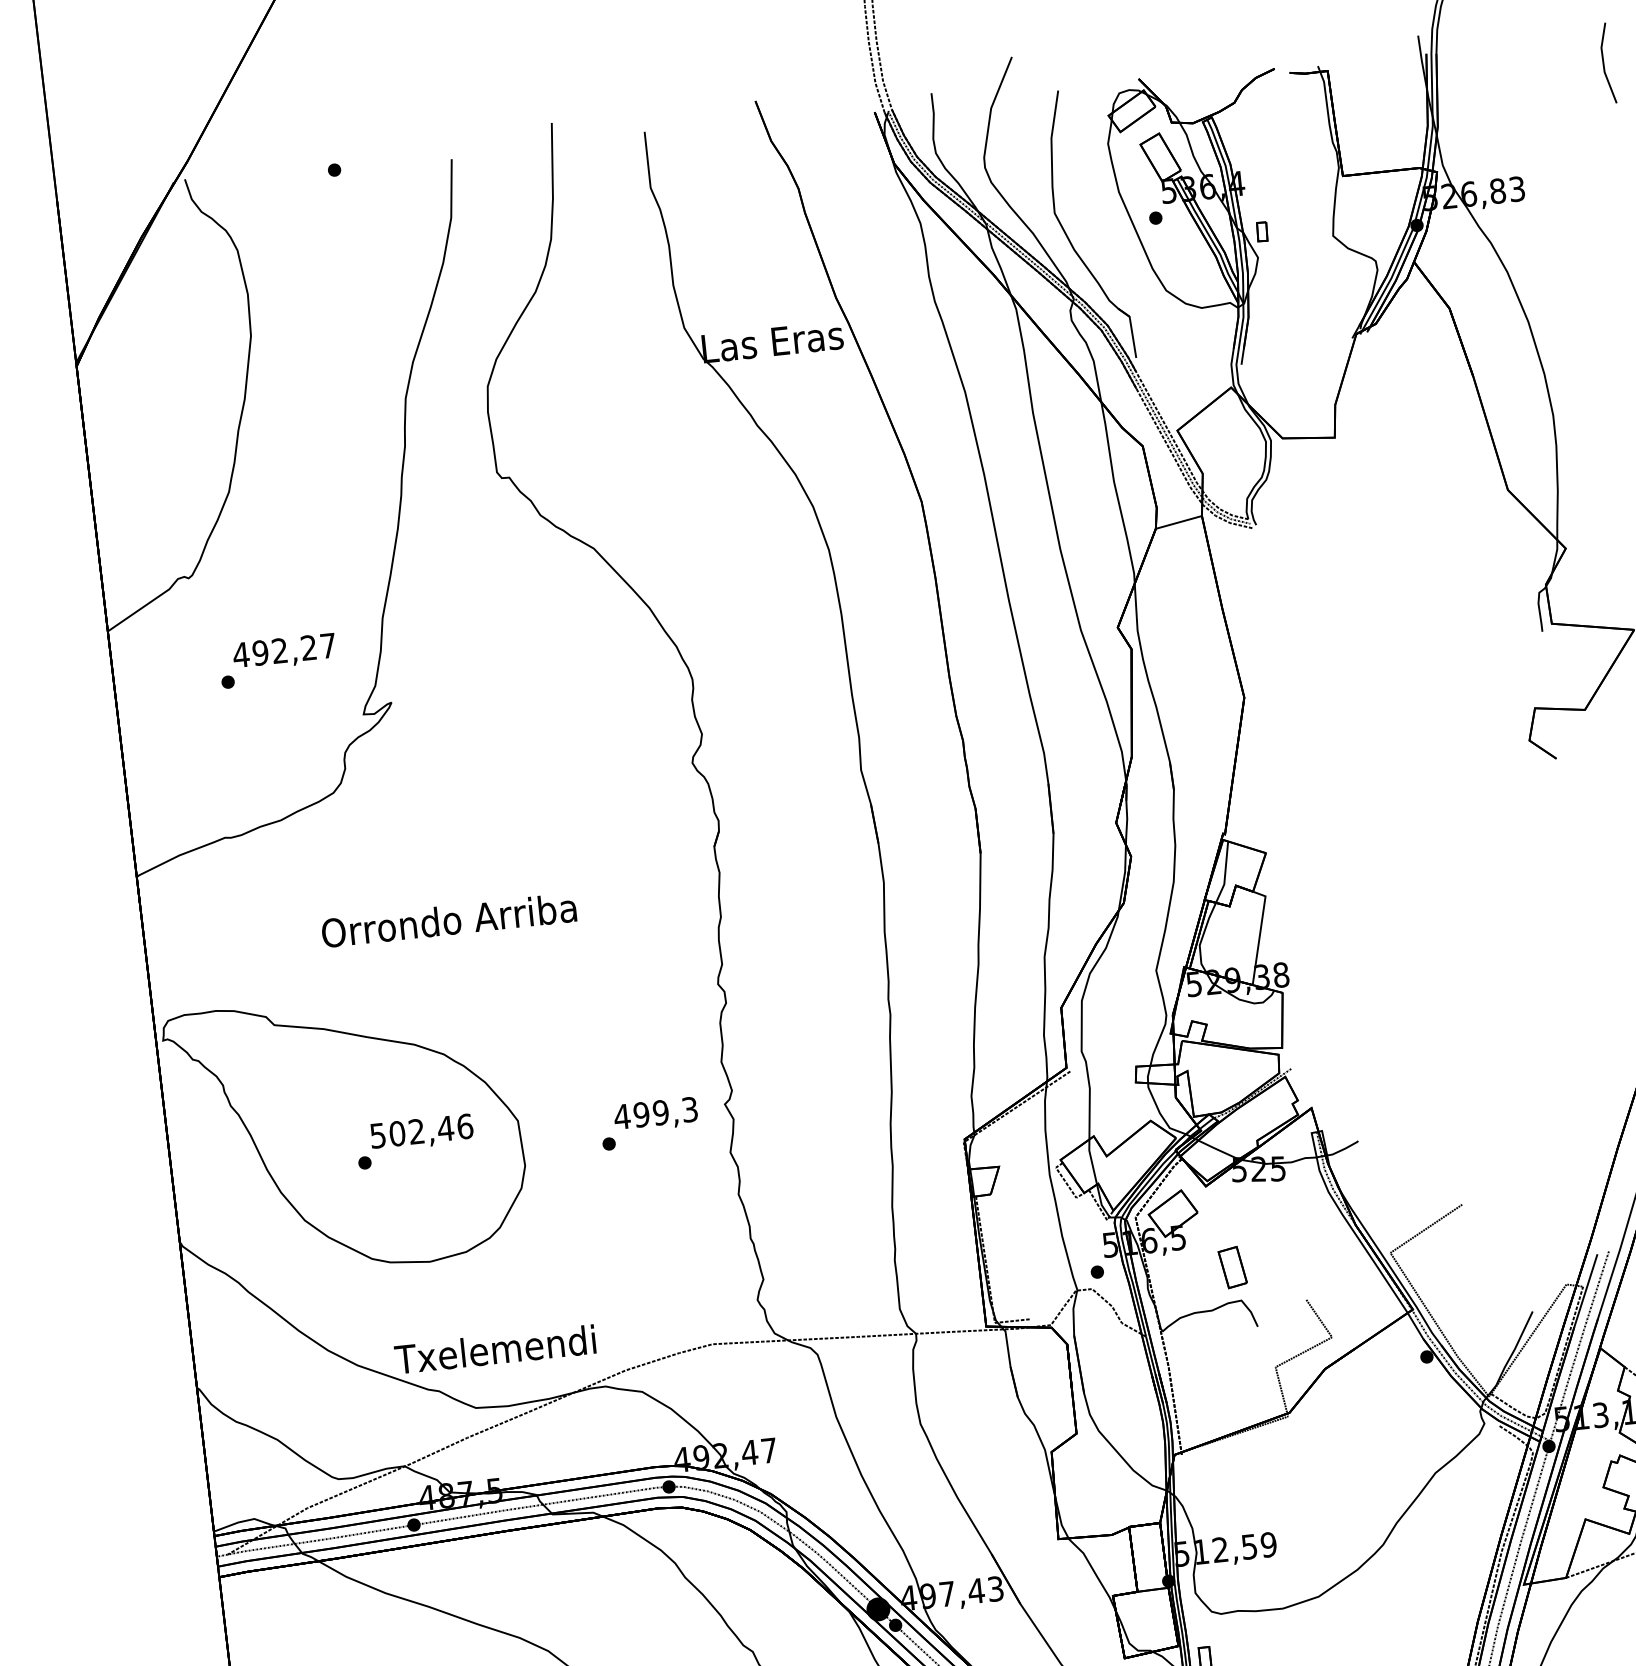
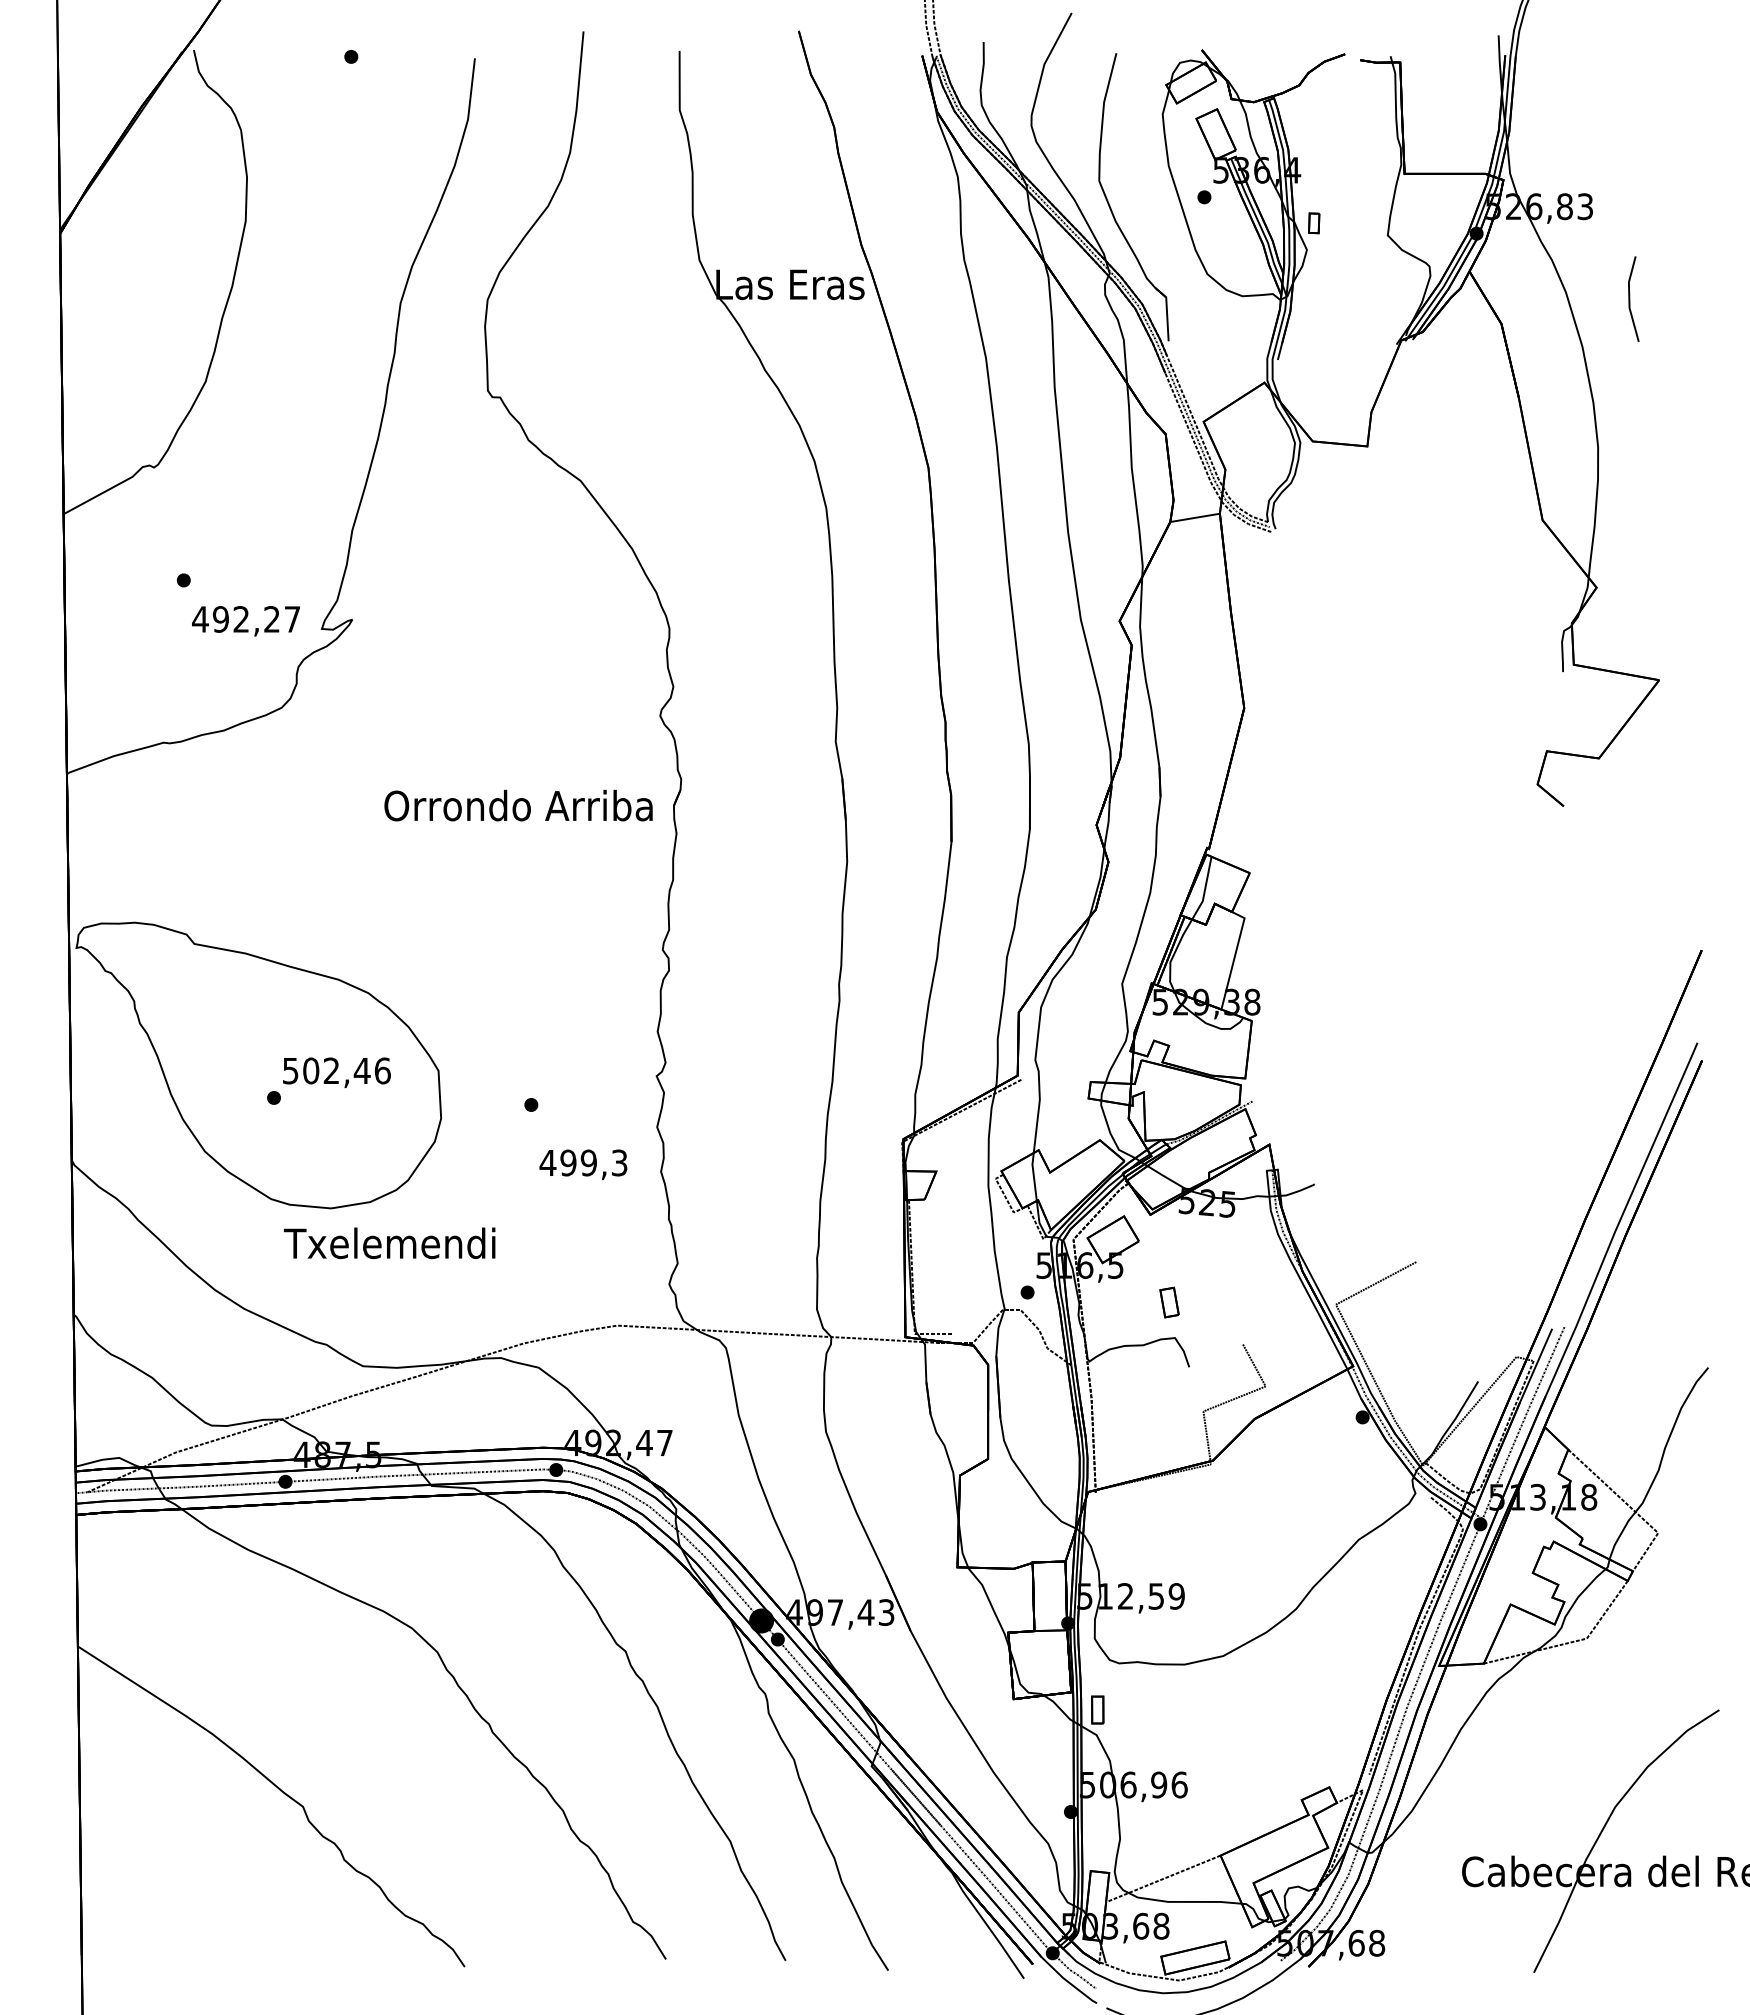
line: (1604, 63) -> (1630, 298), moved
text: (284, 652) -> (245, 621), moved
text: (448, 920) -> (518, 805), moved
text: (655, 1114) -> (583, 1164), moved
part: (1232, 1267) -> (1169, 1302), size x0.7
text: (495, 1349) -> (389, 1243), moved

